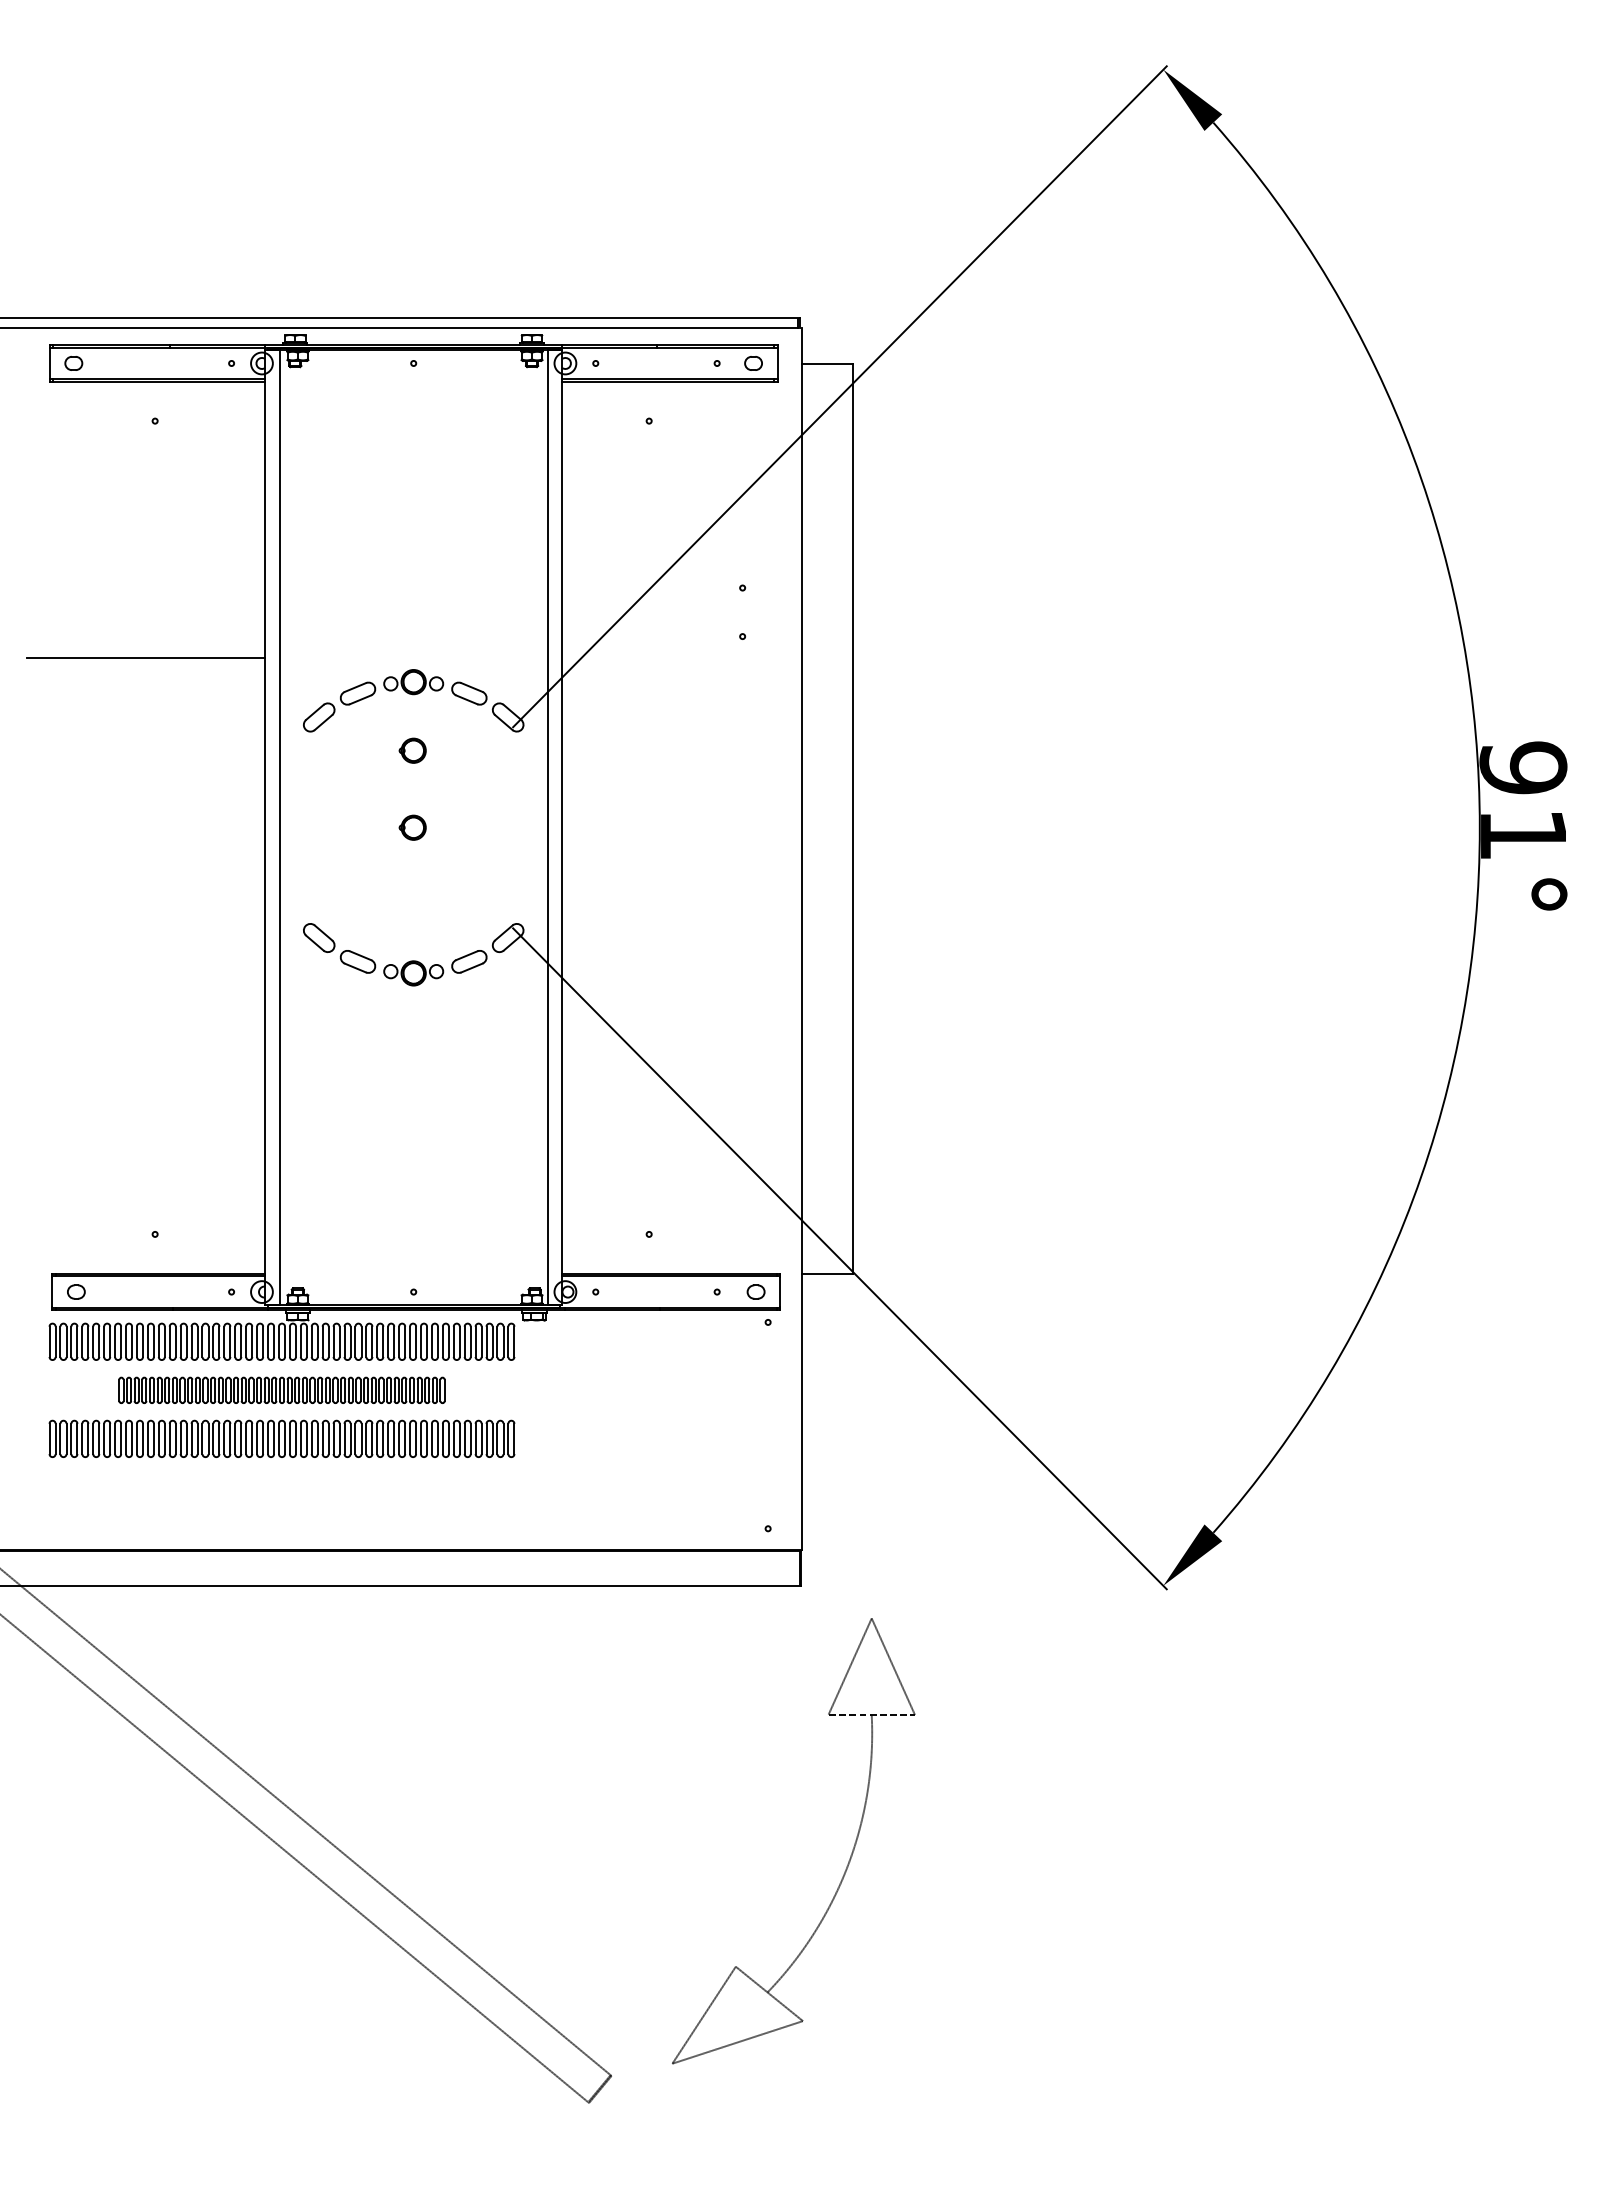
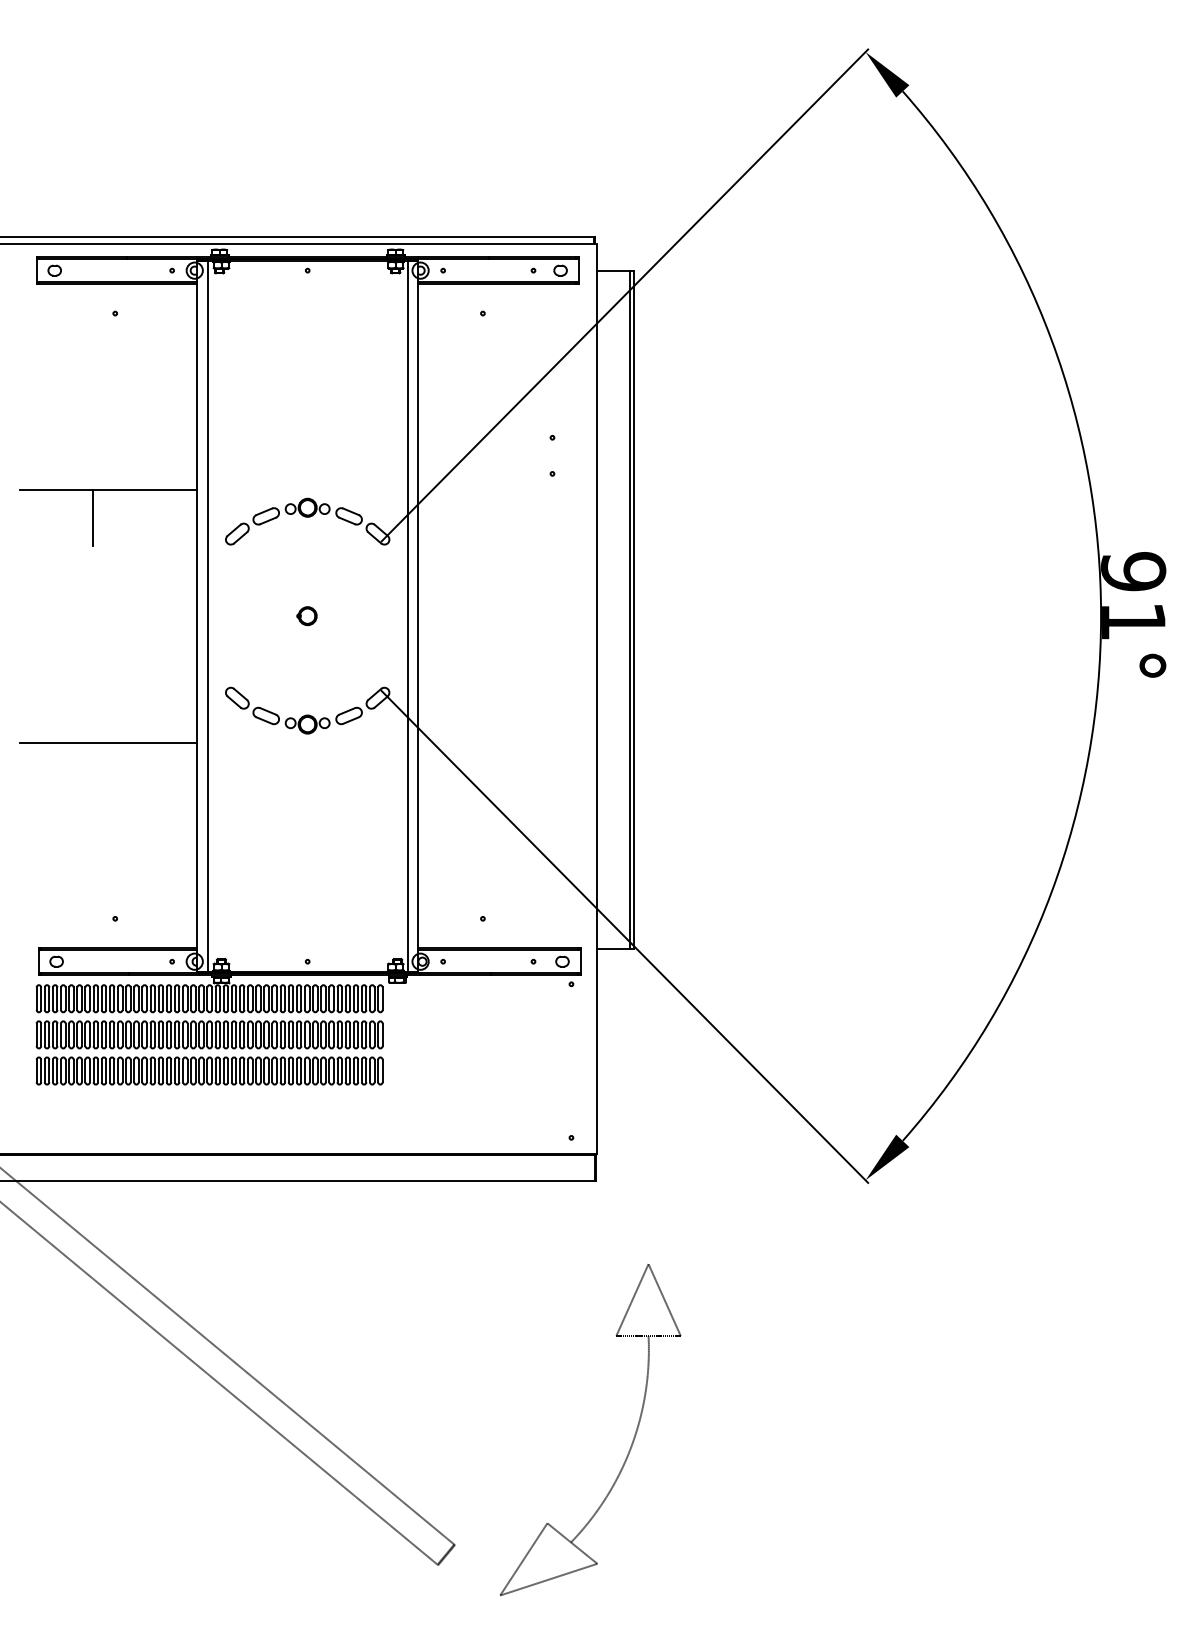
line: (125, 695) -> (93, 517), added
part: (412, 750) -> (306, 558), removed
line: (846, 819) -> (629, 610), added
line: (145, 997) -> (108, 742), added
part: (281, 1390) -> (209, 1034), size x1.43
part: (847, 1863) -> (630, 1446), moved

